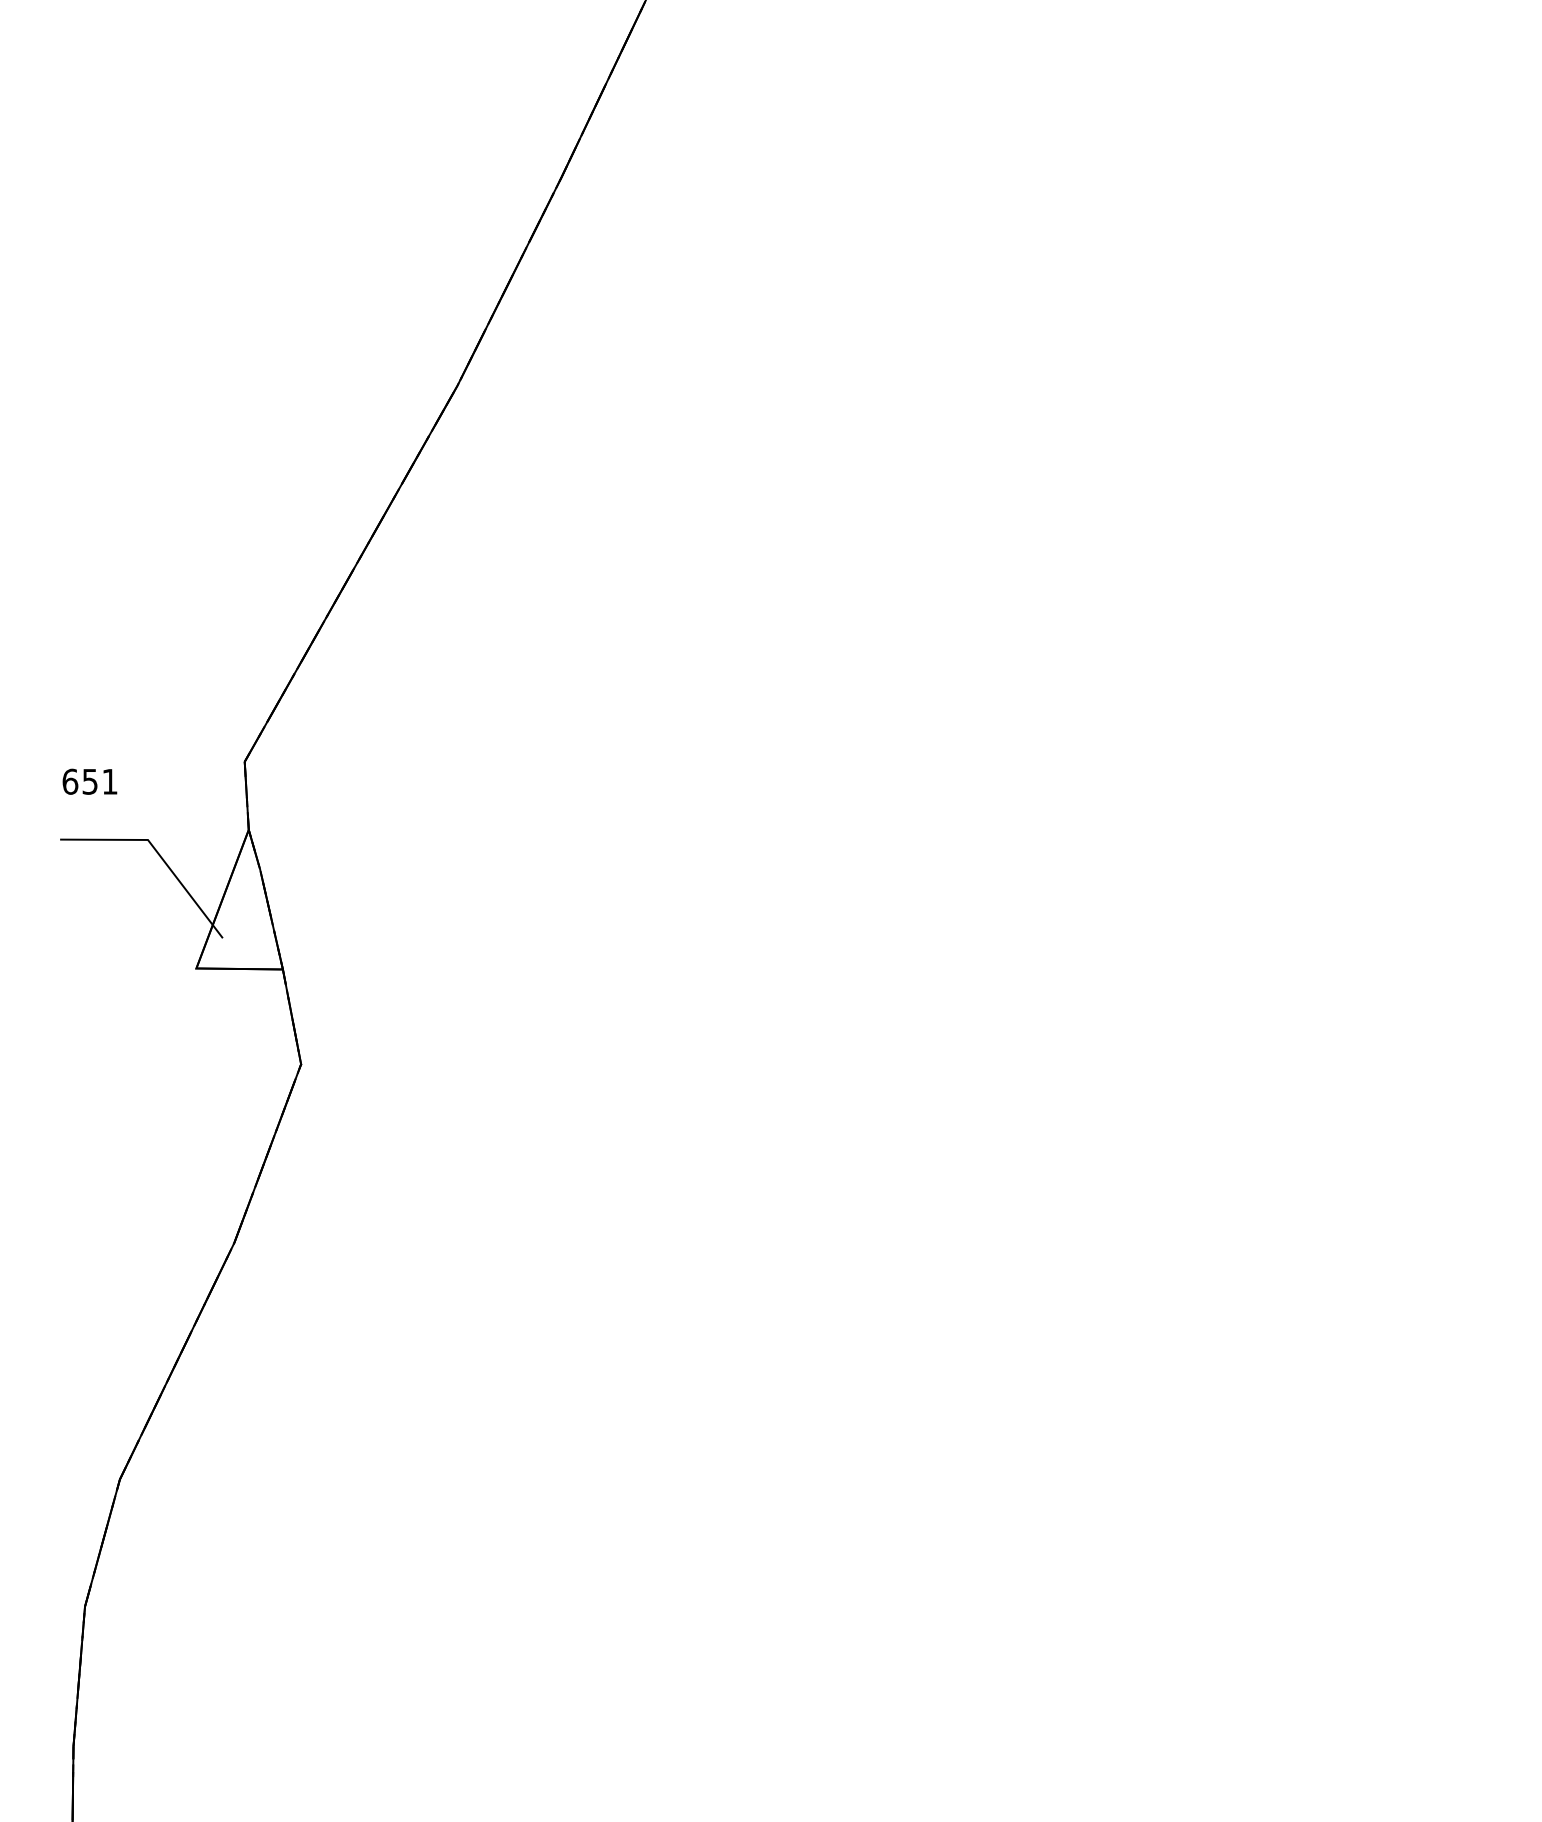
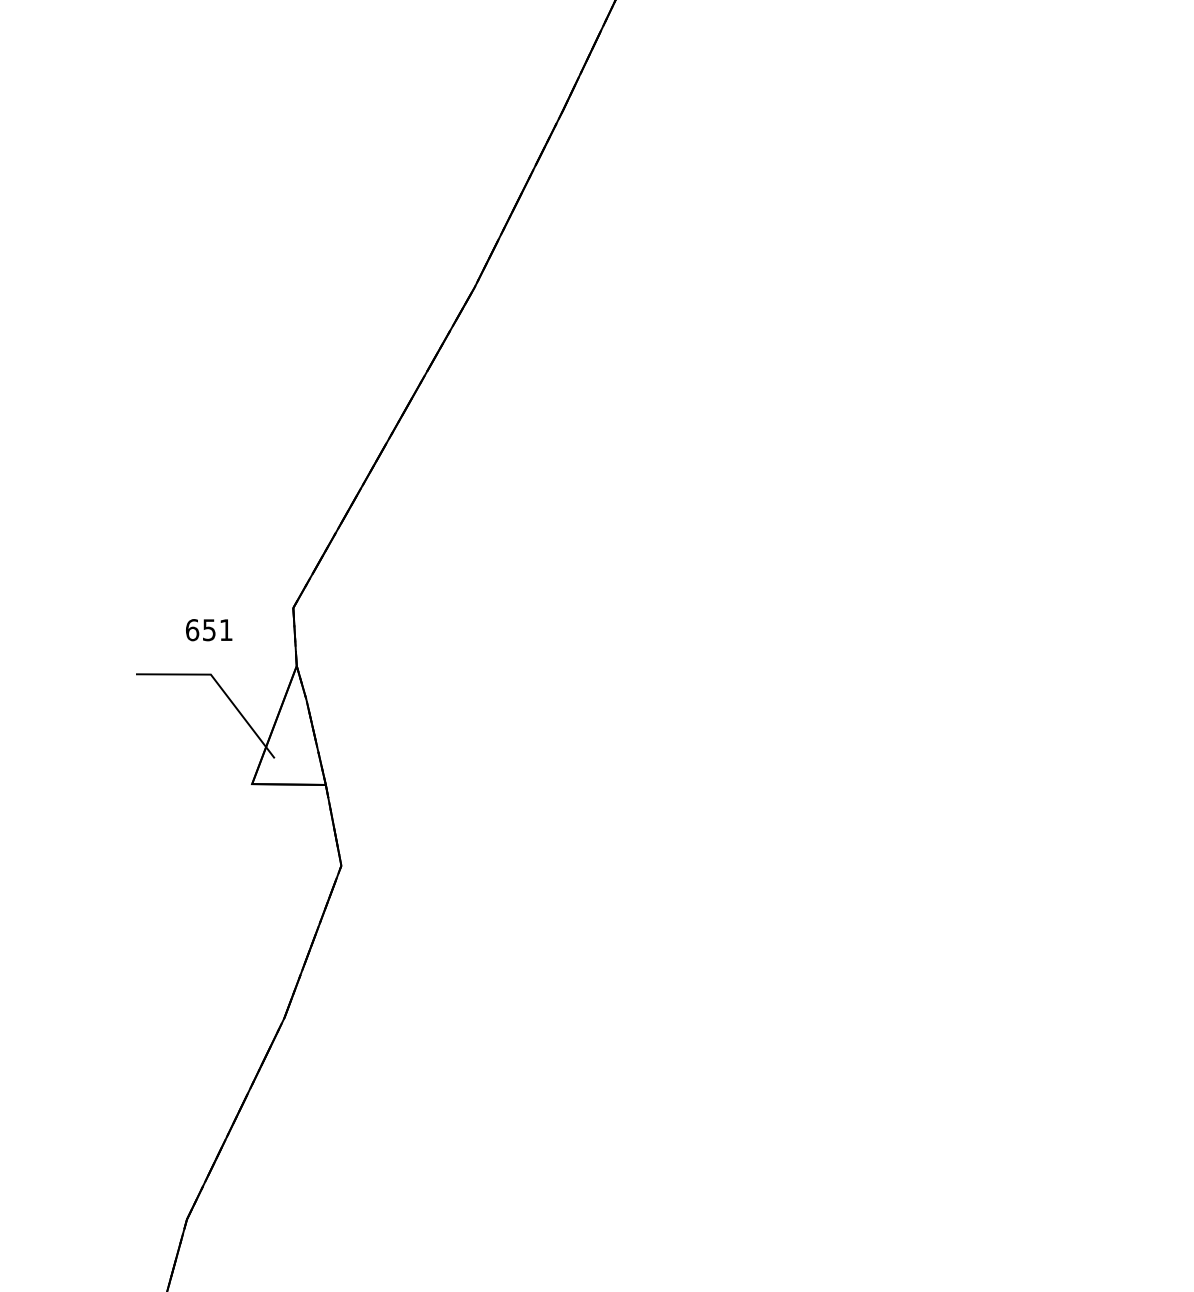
text: (89, 781) -> (208, 629), moved

